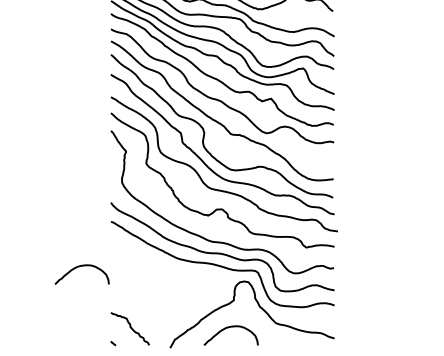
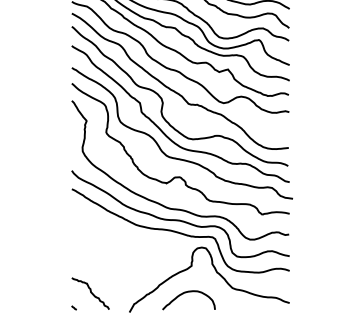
curve: (79, 267) -> (41, 233), removed

